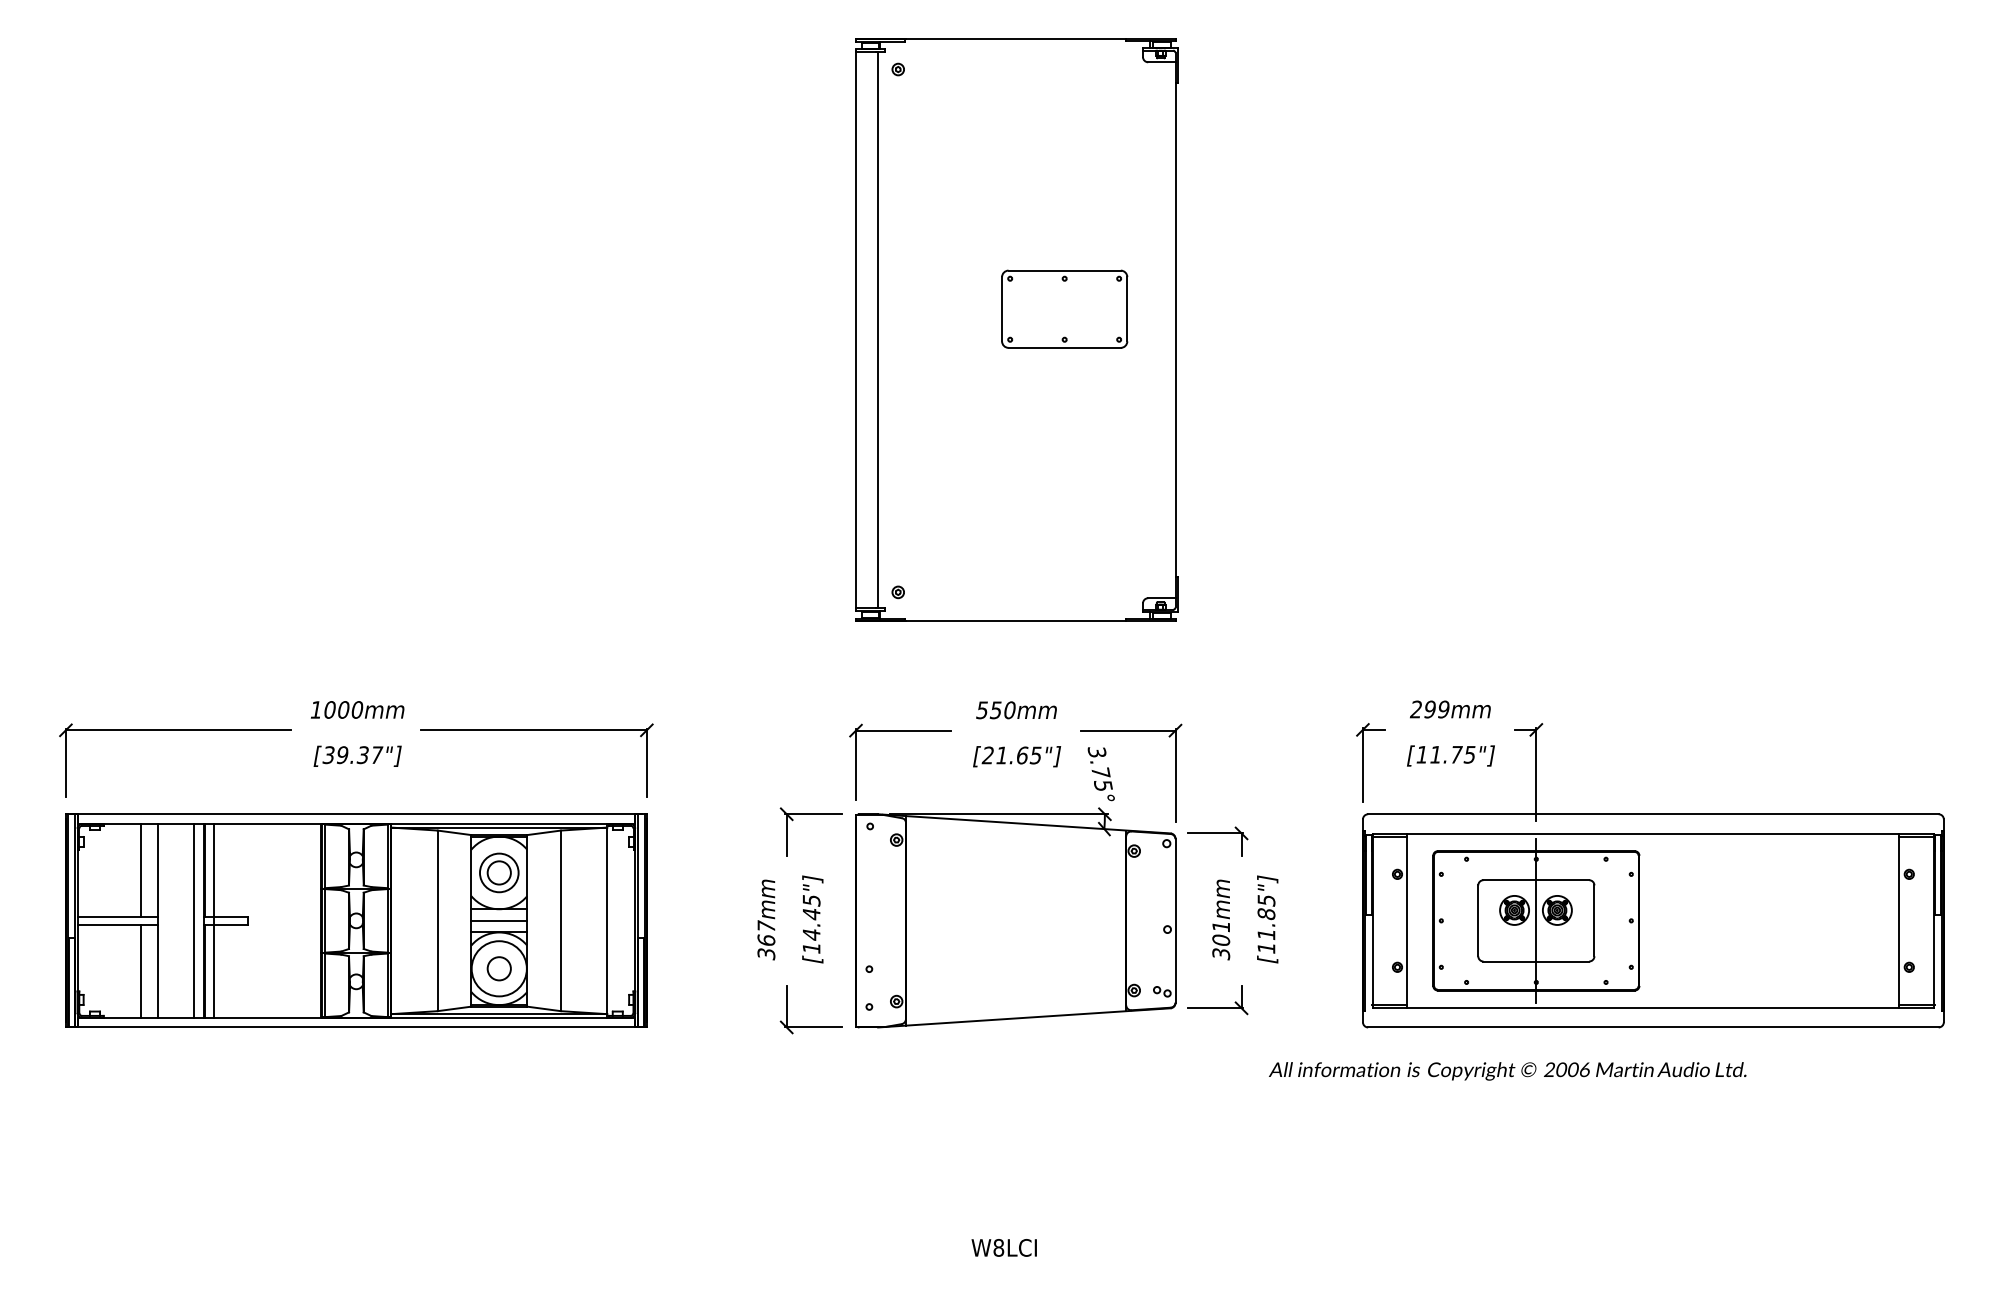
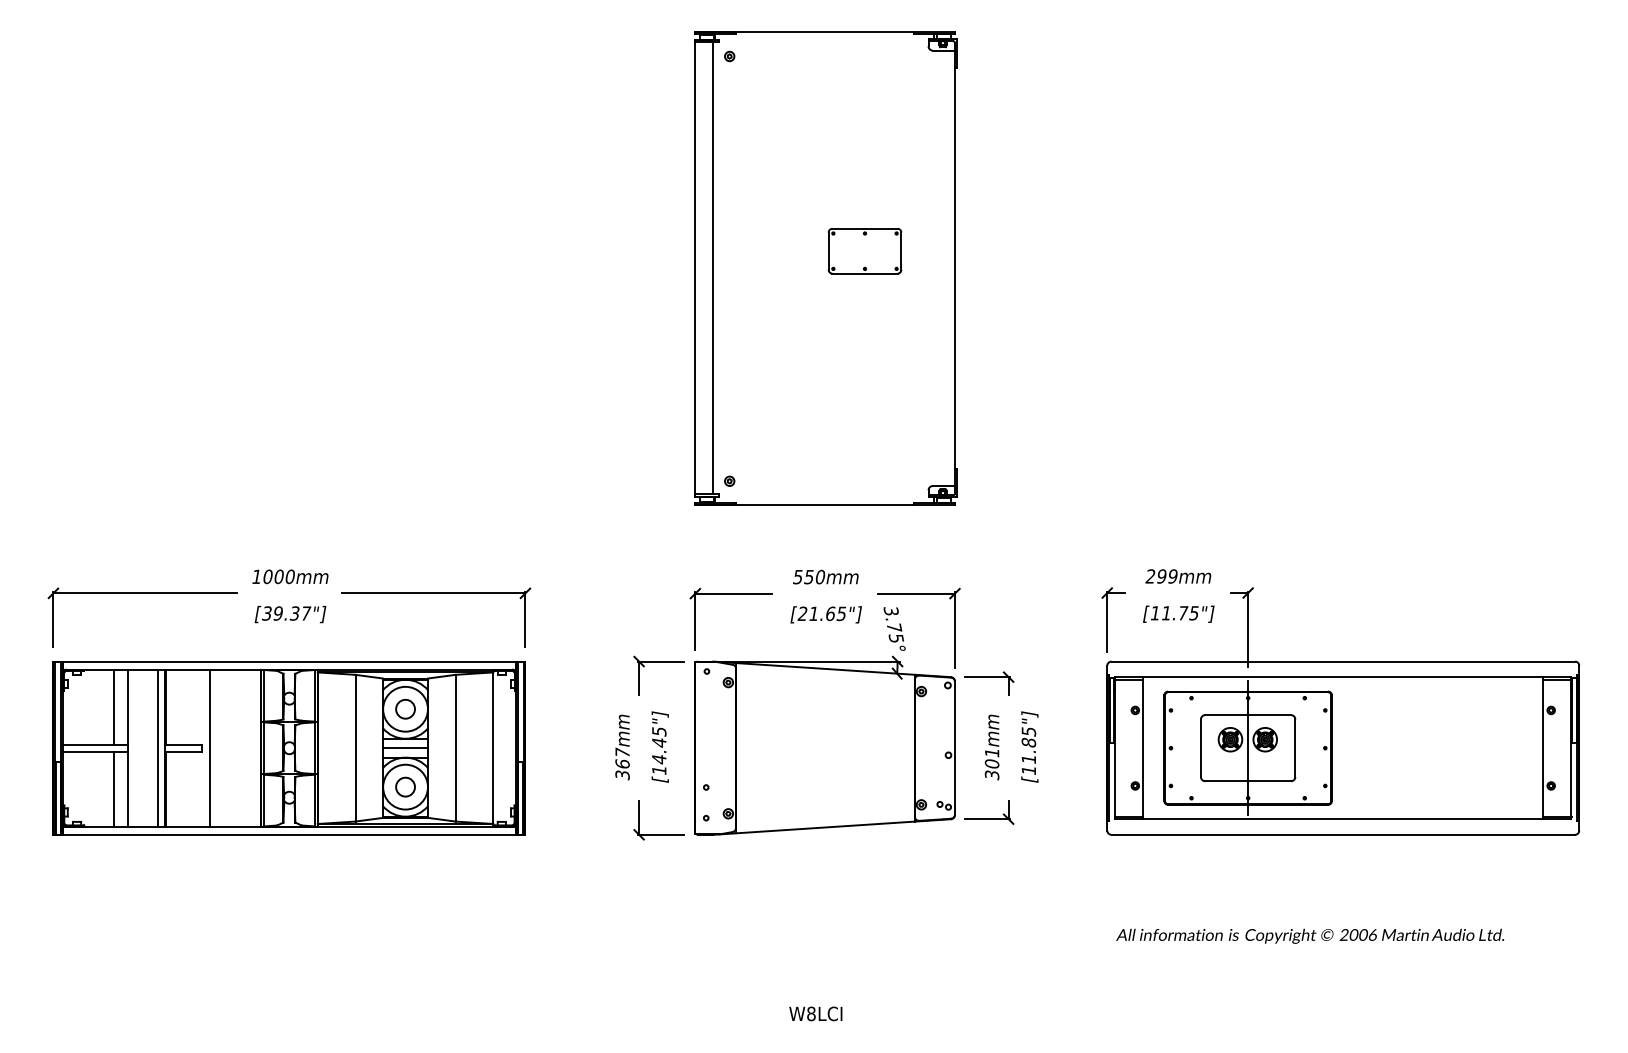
part: (1064, 308) -> (864, 250), size x0.71
circle: (498, 872) -> (404, 708), size x1.43
line: (213, 920) -> (209, 747), moved
text: (1507, 1071) -> (1310, 936), moved

